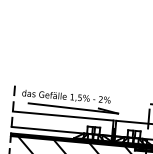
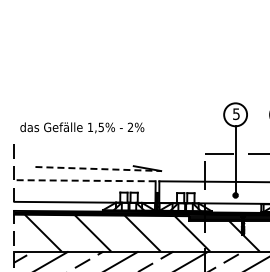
text: (66, 96) -> (82, 127), moved
line: (73, 108) -> (98, 169), solid -> dashed
line: (63, 115) -> (85, 180), solid -> dashed

